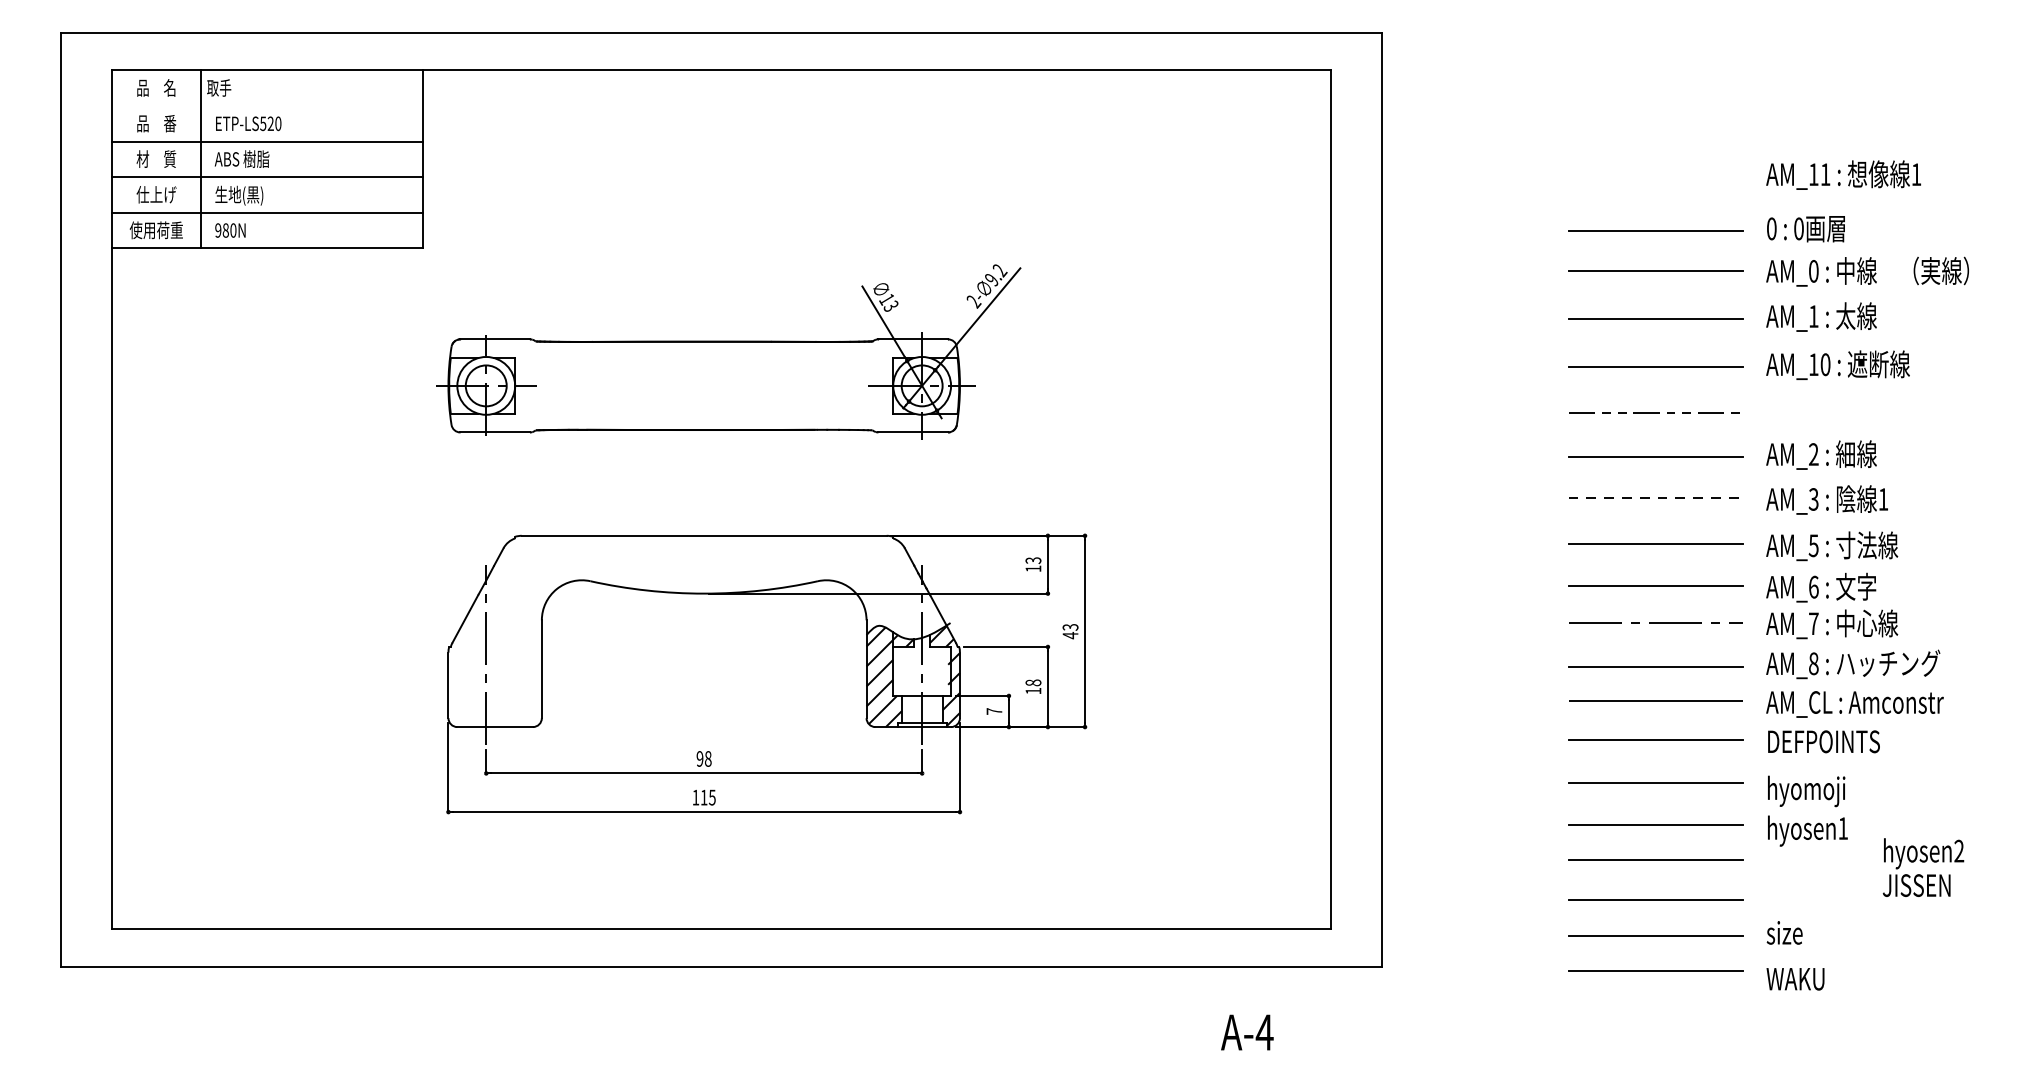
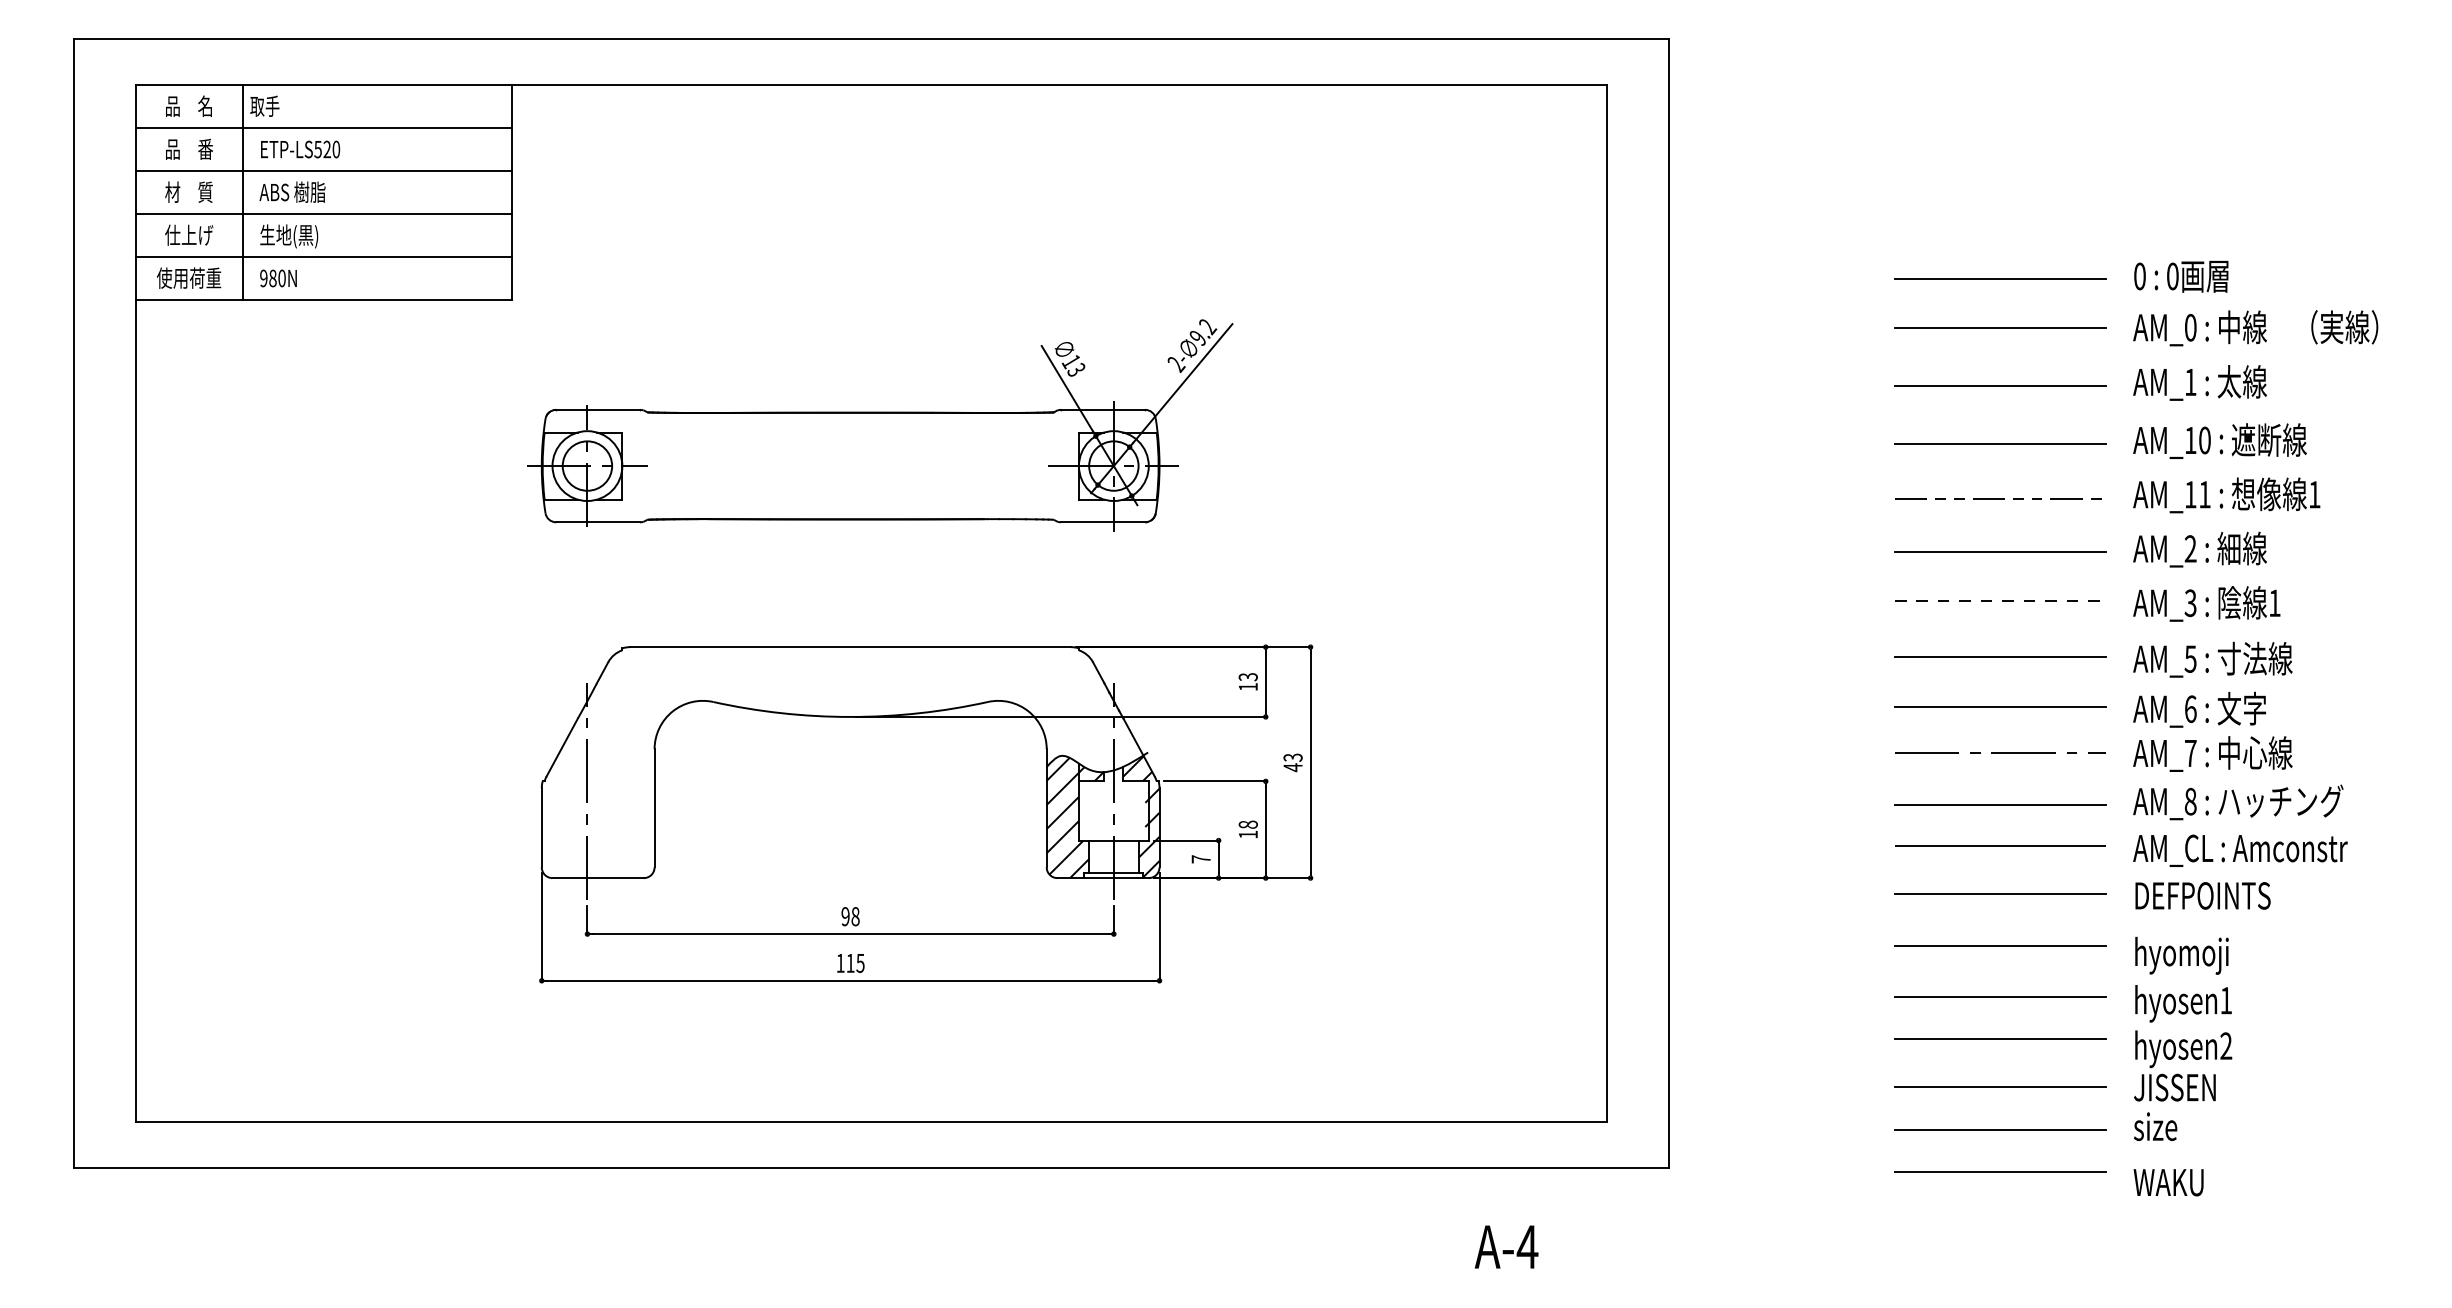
line: (267, 106) -> (323, 128), added
text: (1843, 174) -> (2226, 494), moved
text: (1923, 867) -> (2183, 1065), moved

